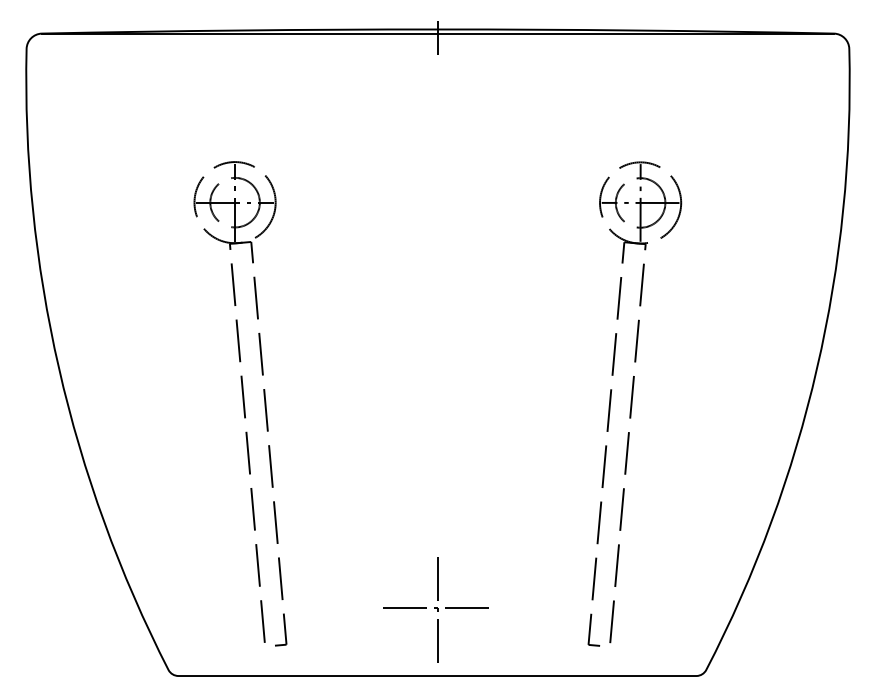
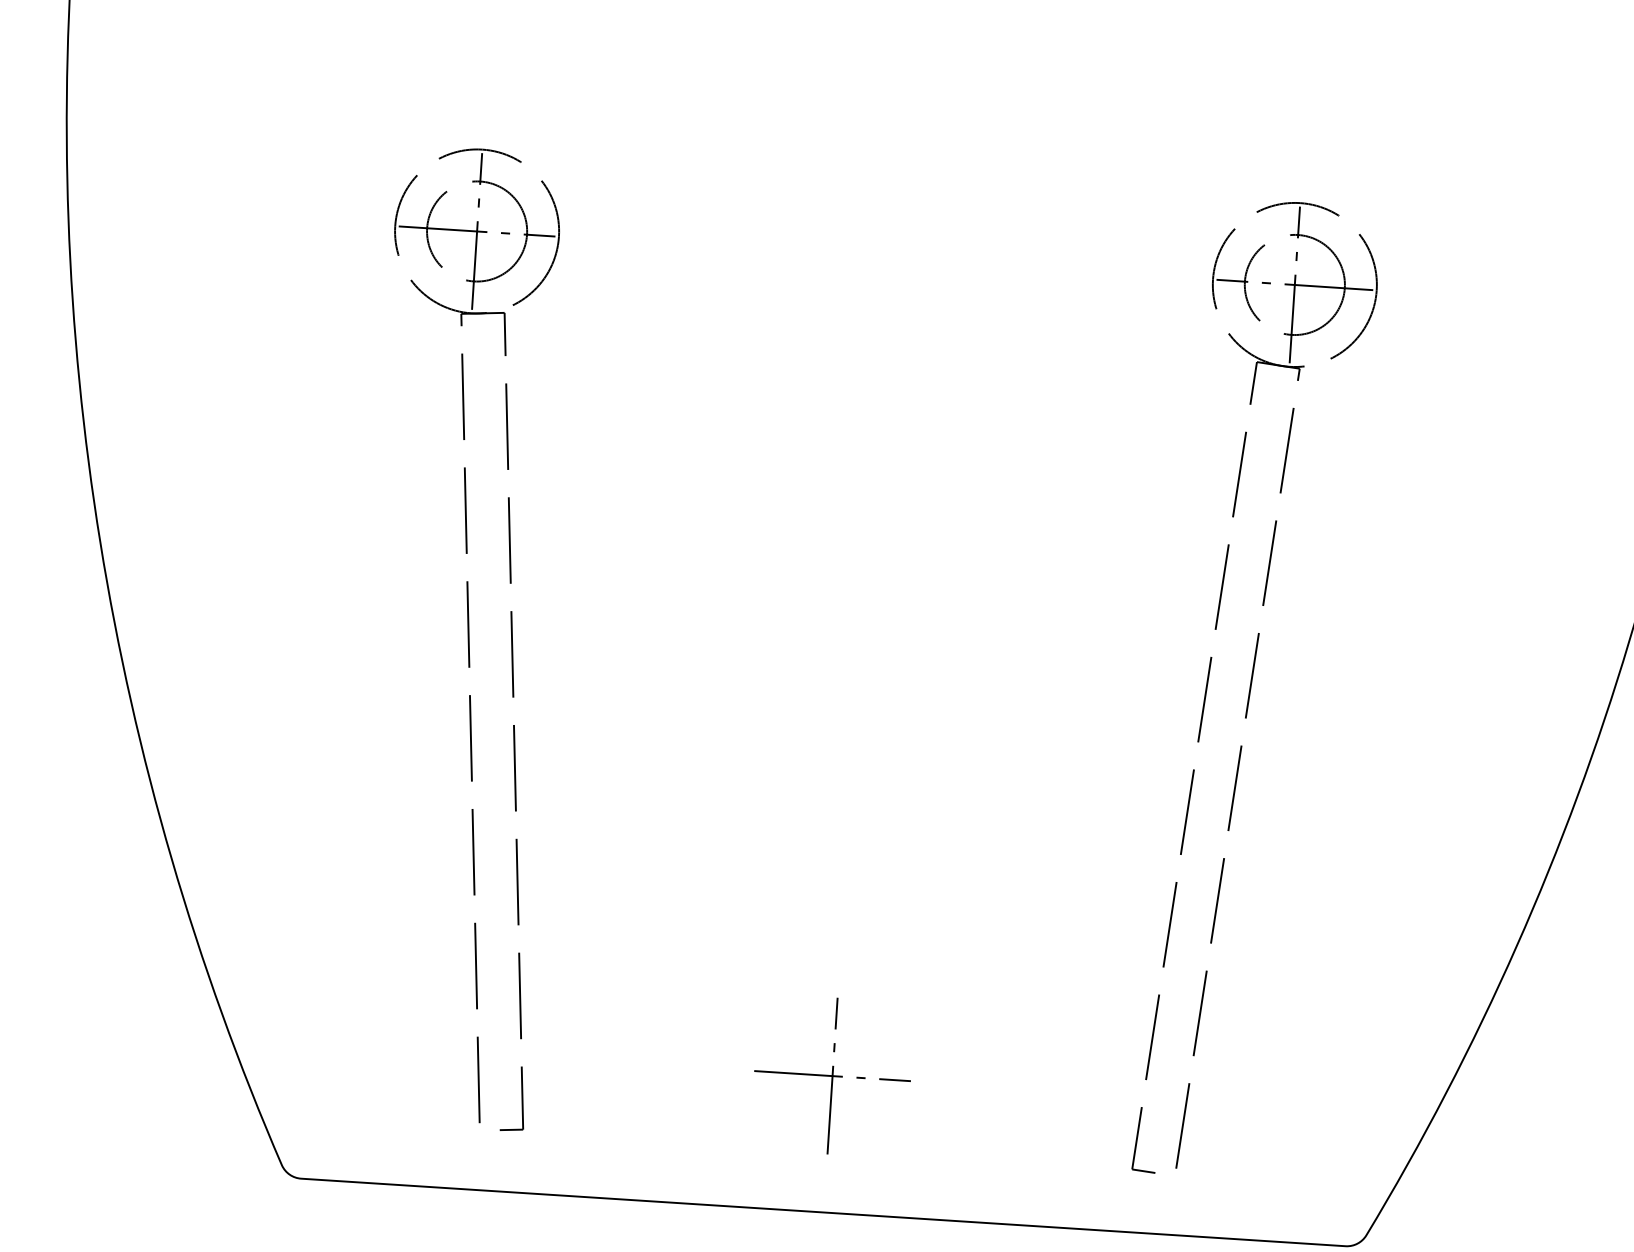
part: (437, 608) -> (832, 1076), size x0.71

